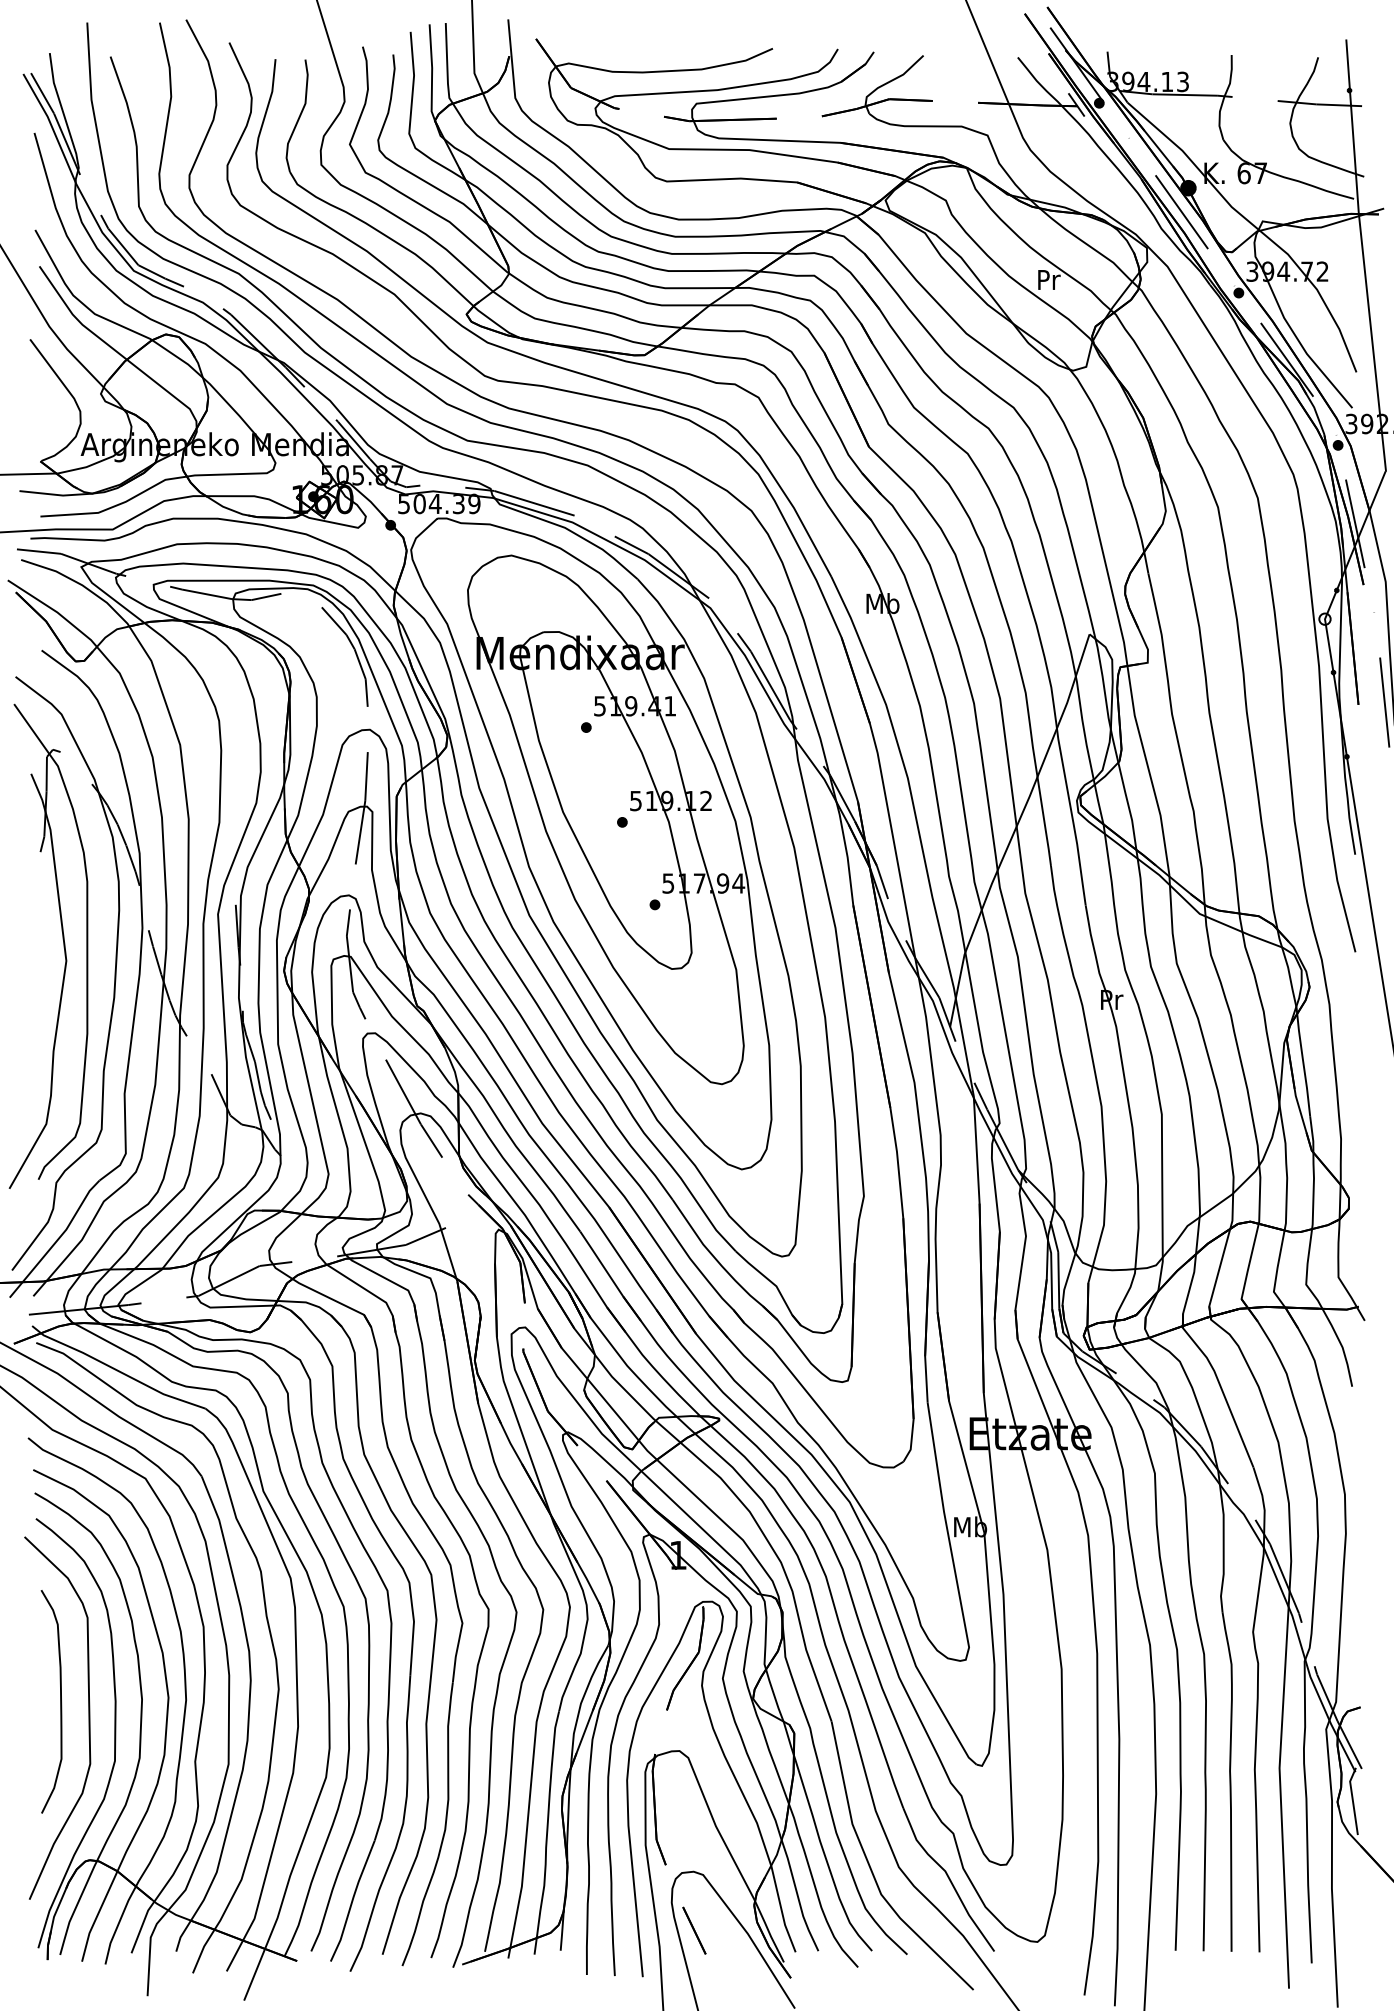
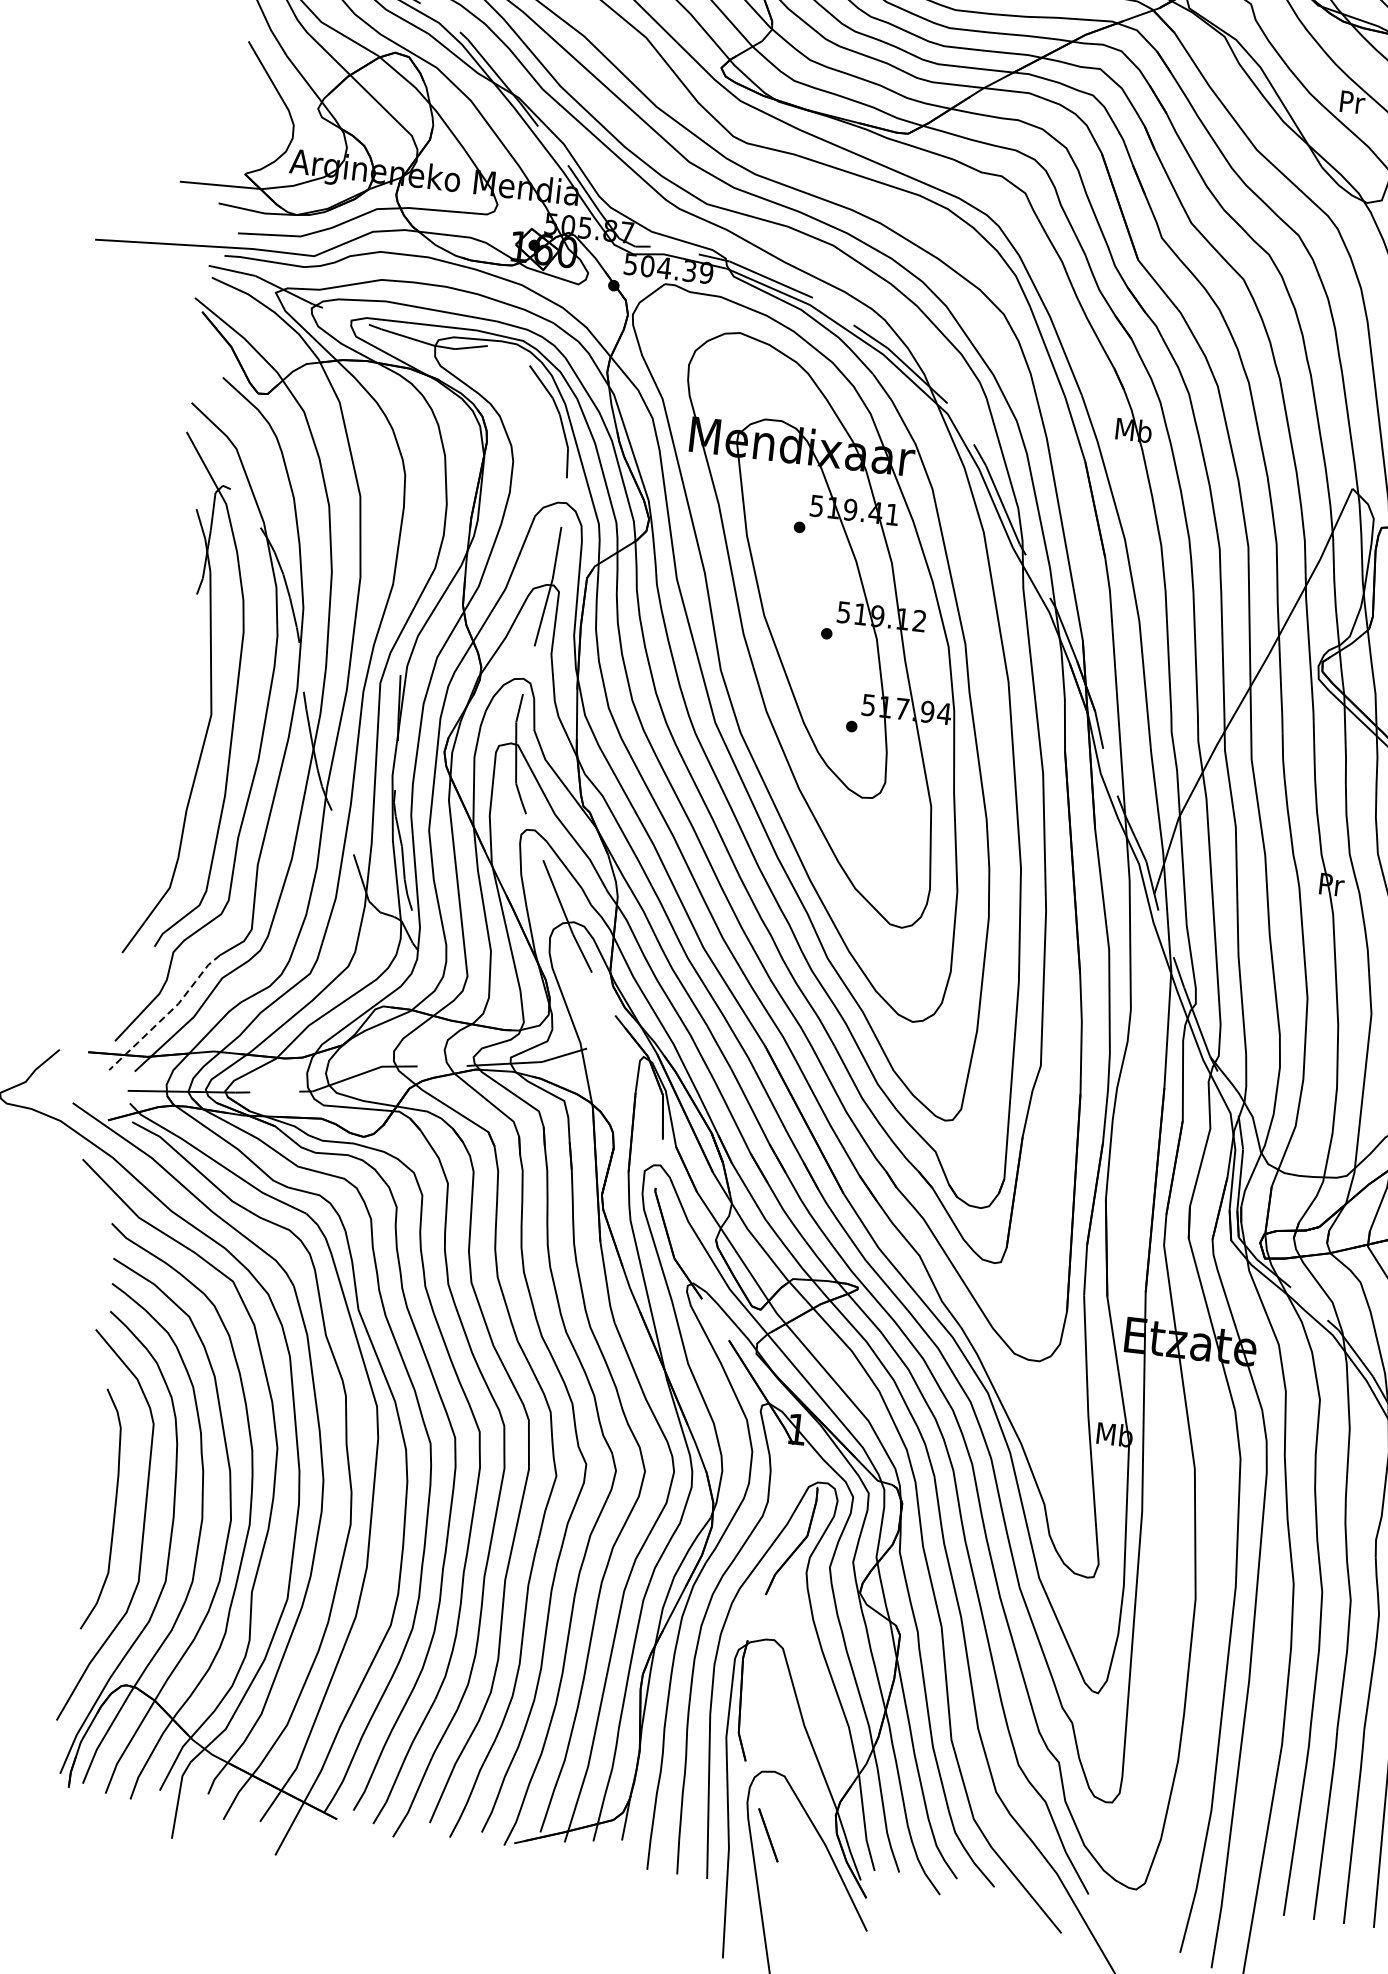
line: (58, 1239) -> (168, 1013), solid -> dashed

